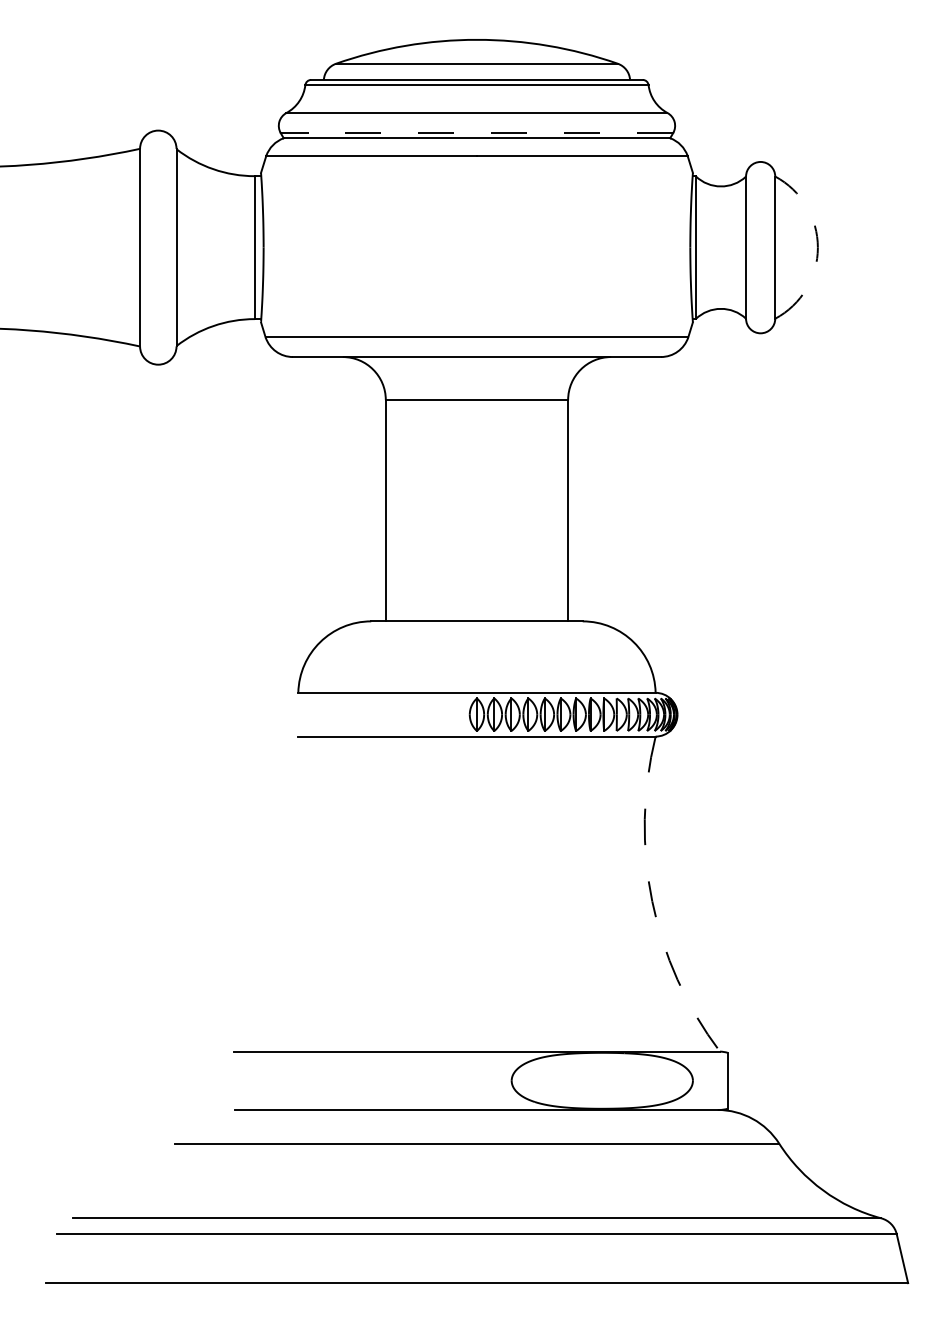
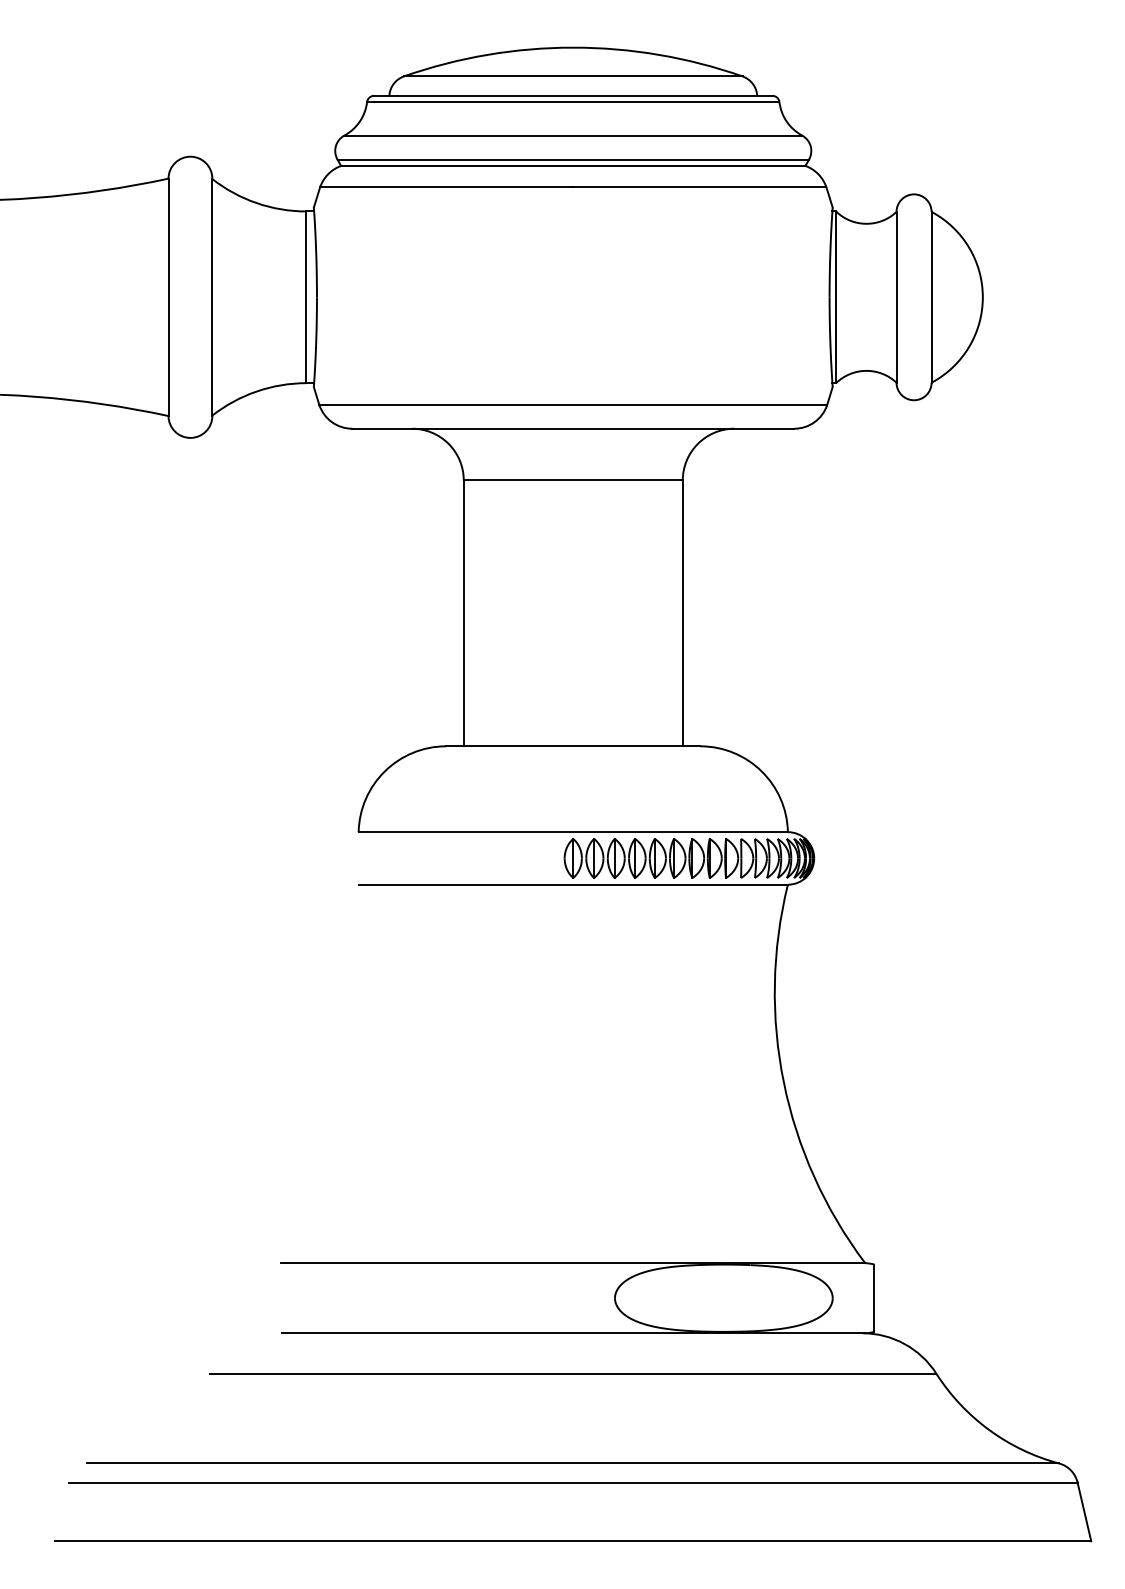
line: (477, 132) -> (573, 159), dashed -> solid
arc: (817, 247) -> (982, 297), dashed -> solid
arc: (651, 901) -> (783, 1082), dashed -> solid

